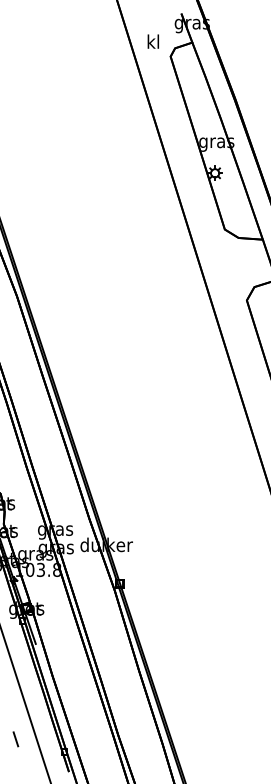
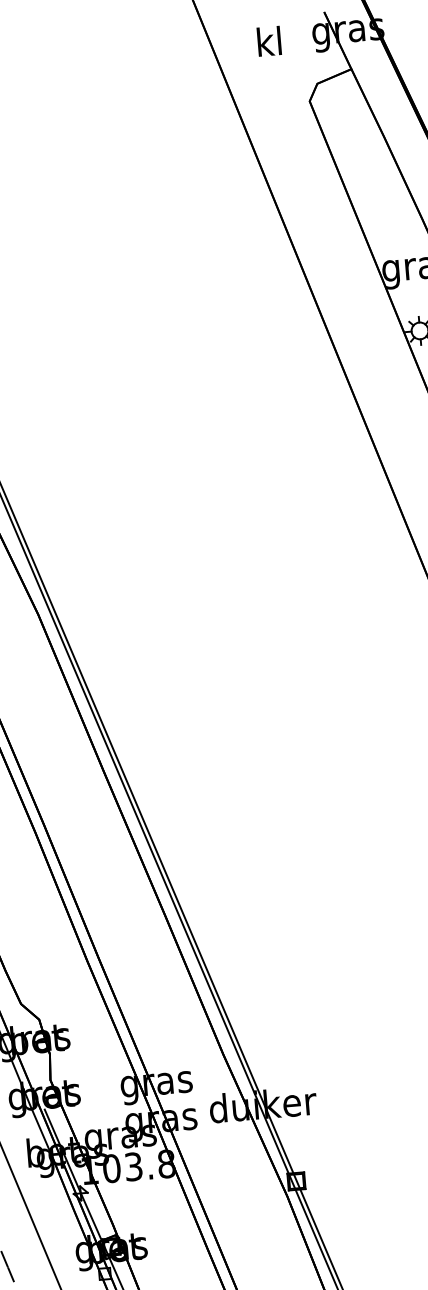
text: (152, 41) -> (267, 41), moved

